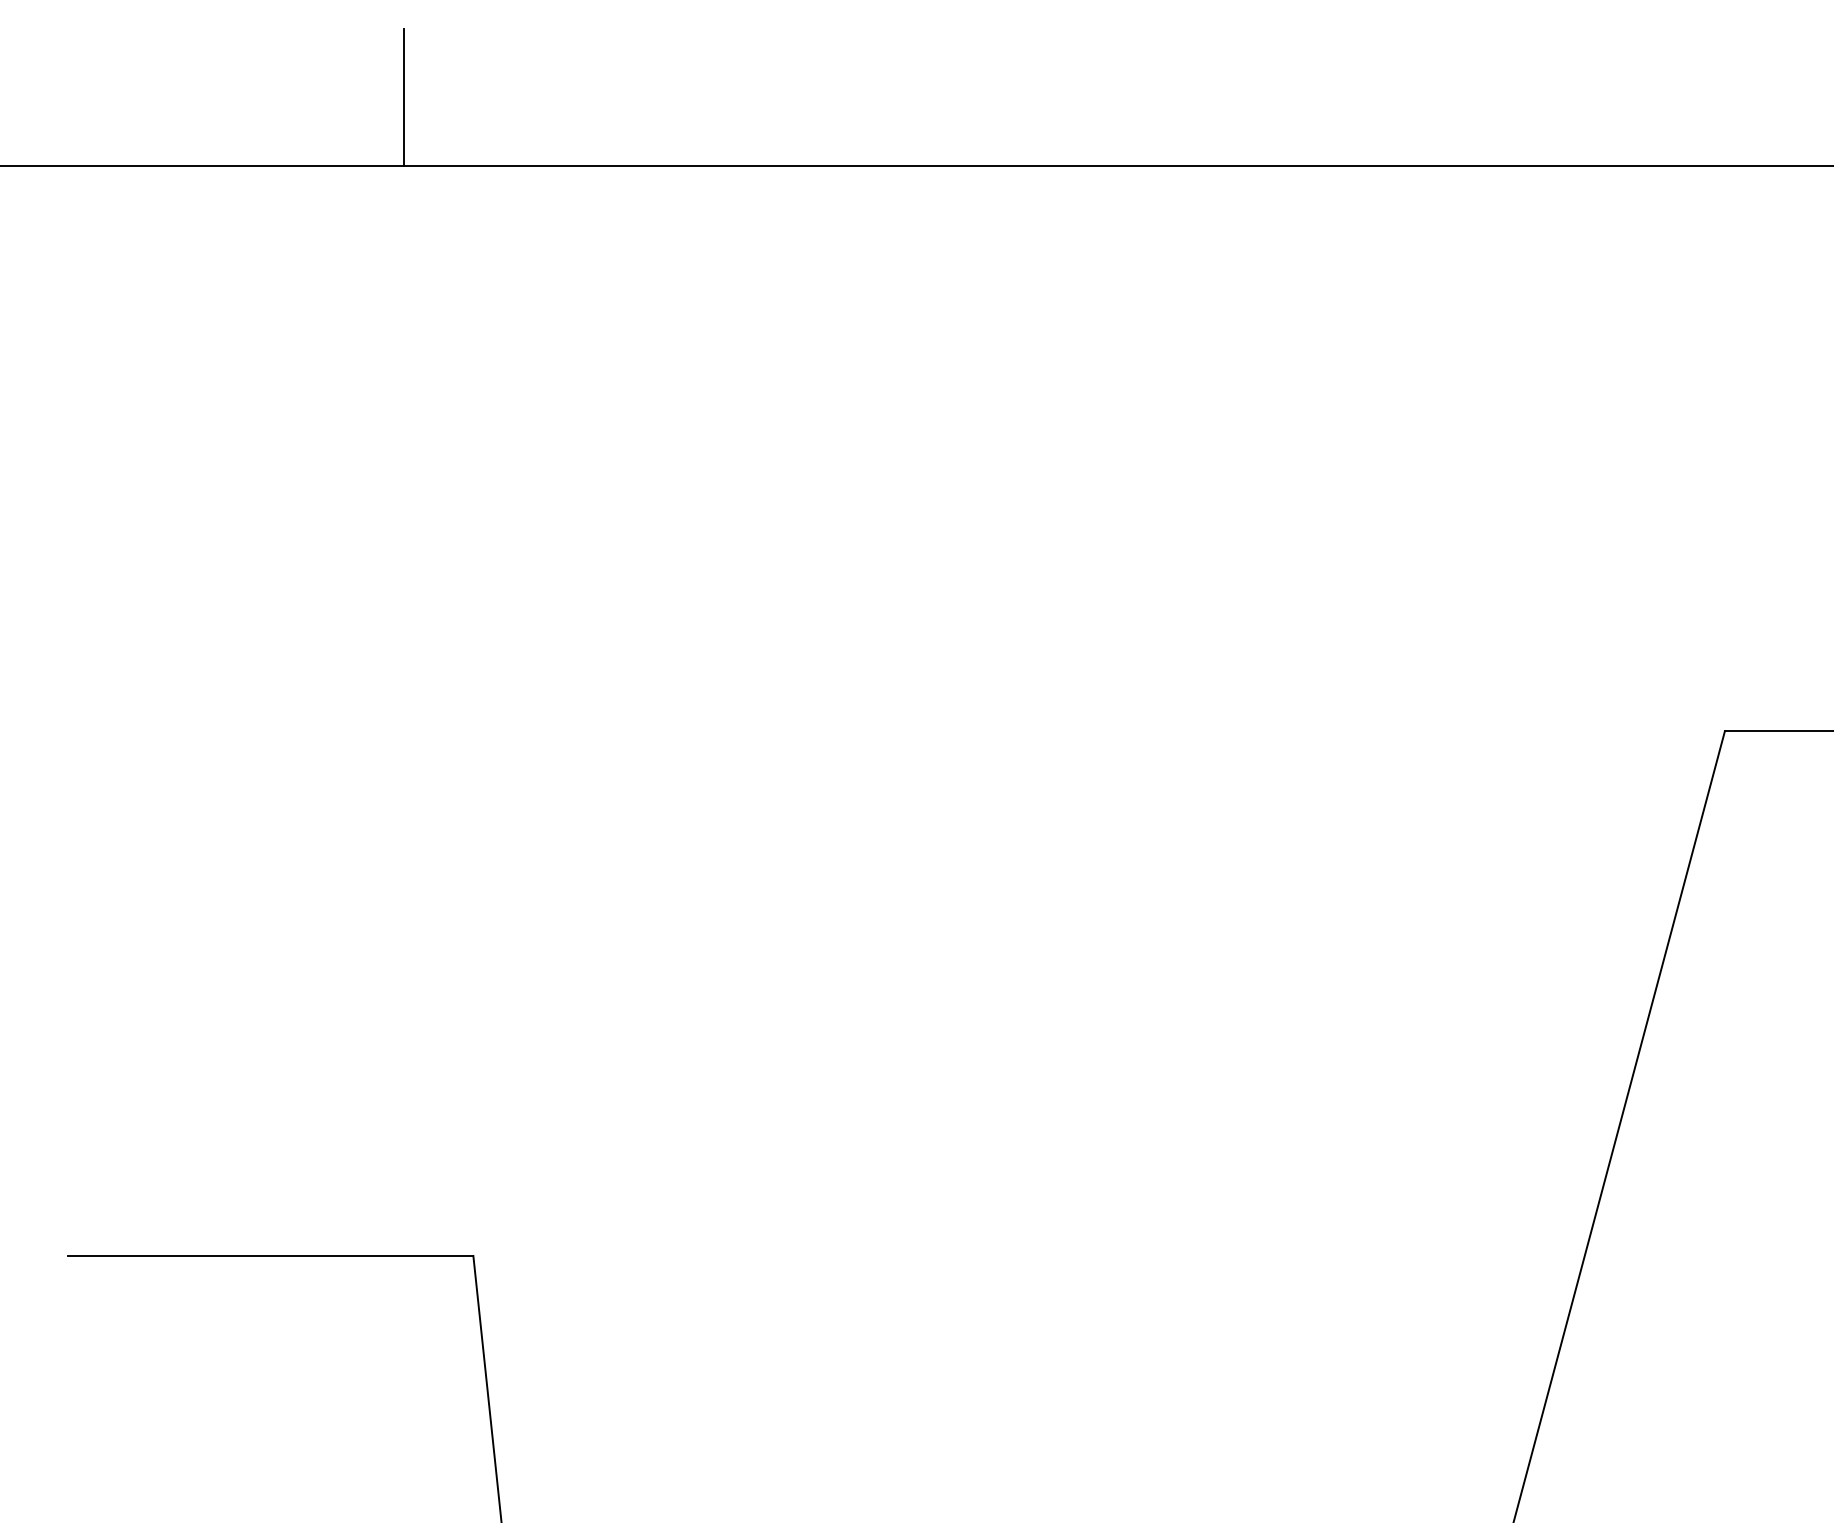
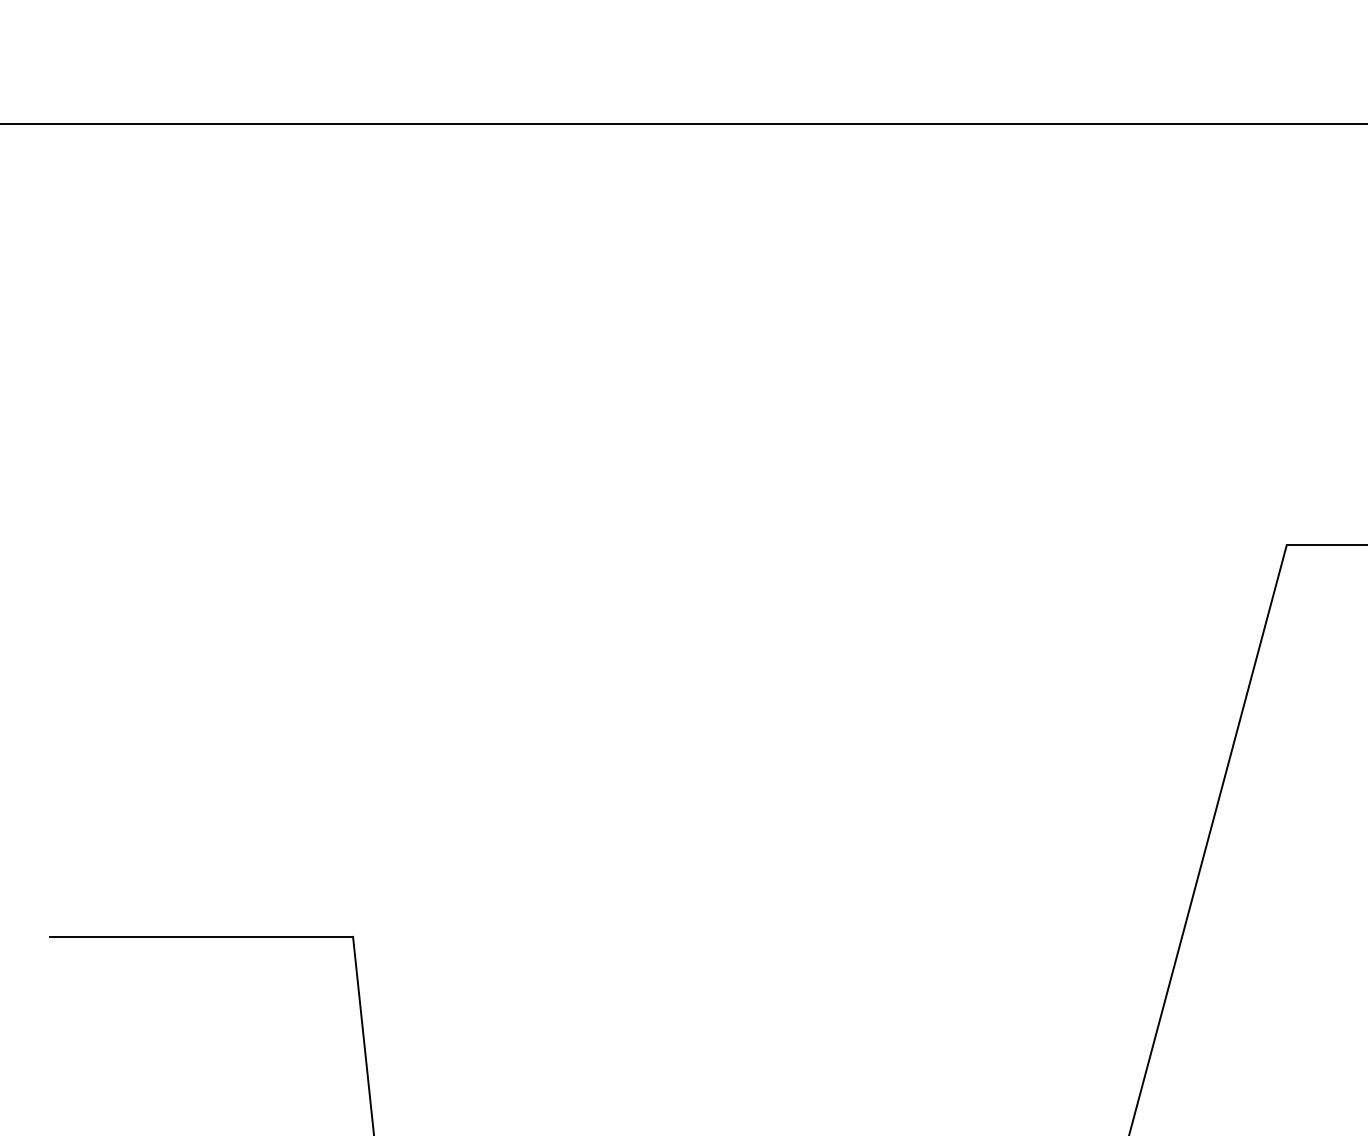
line: (404, 97) -> (301, 72), removed

